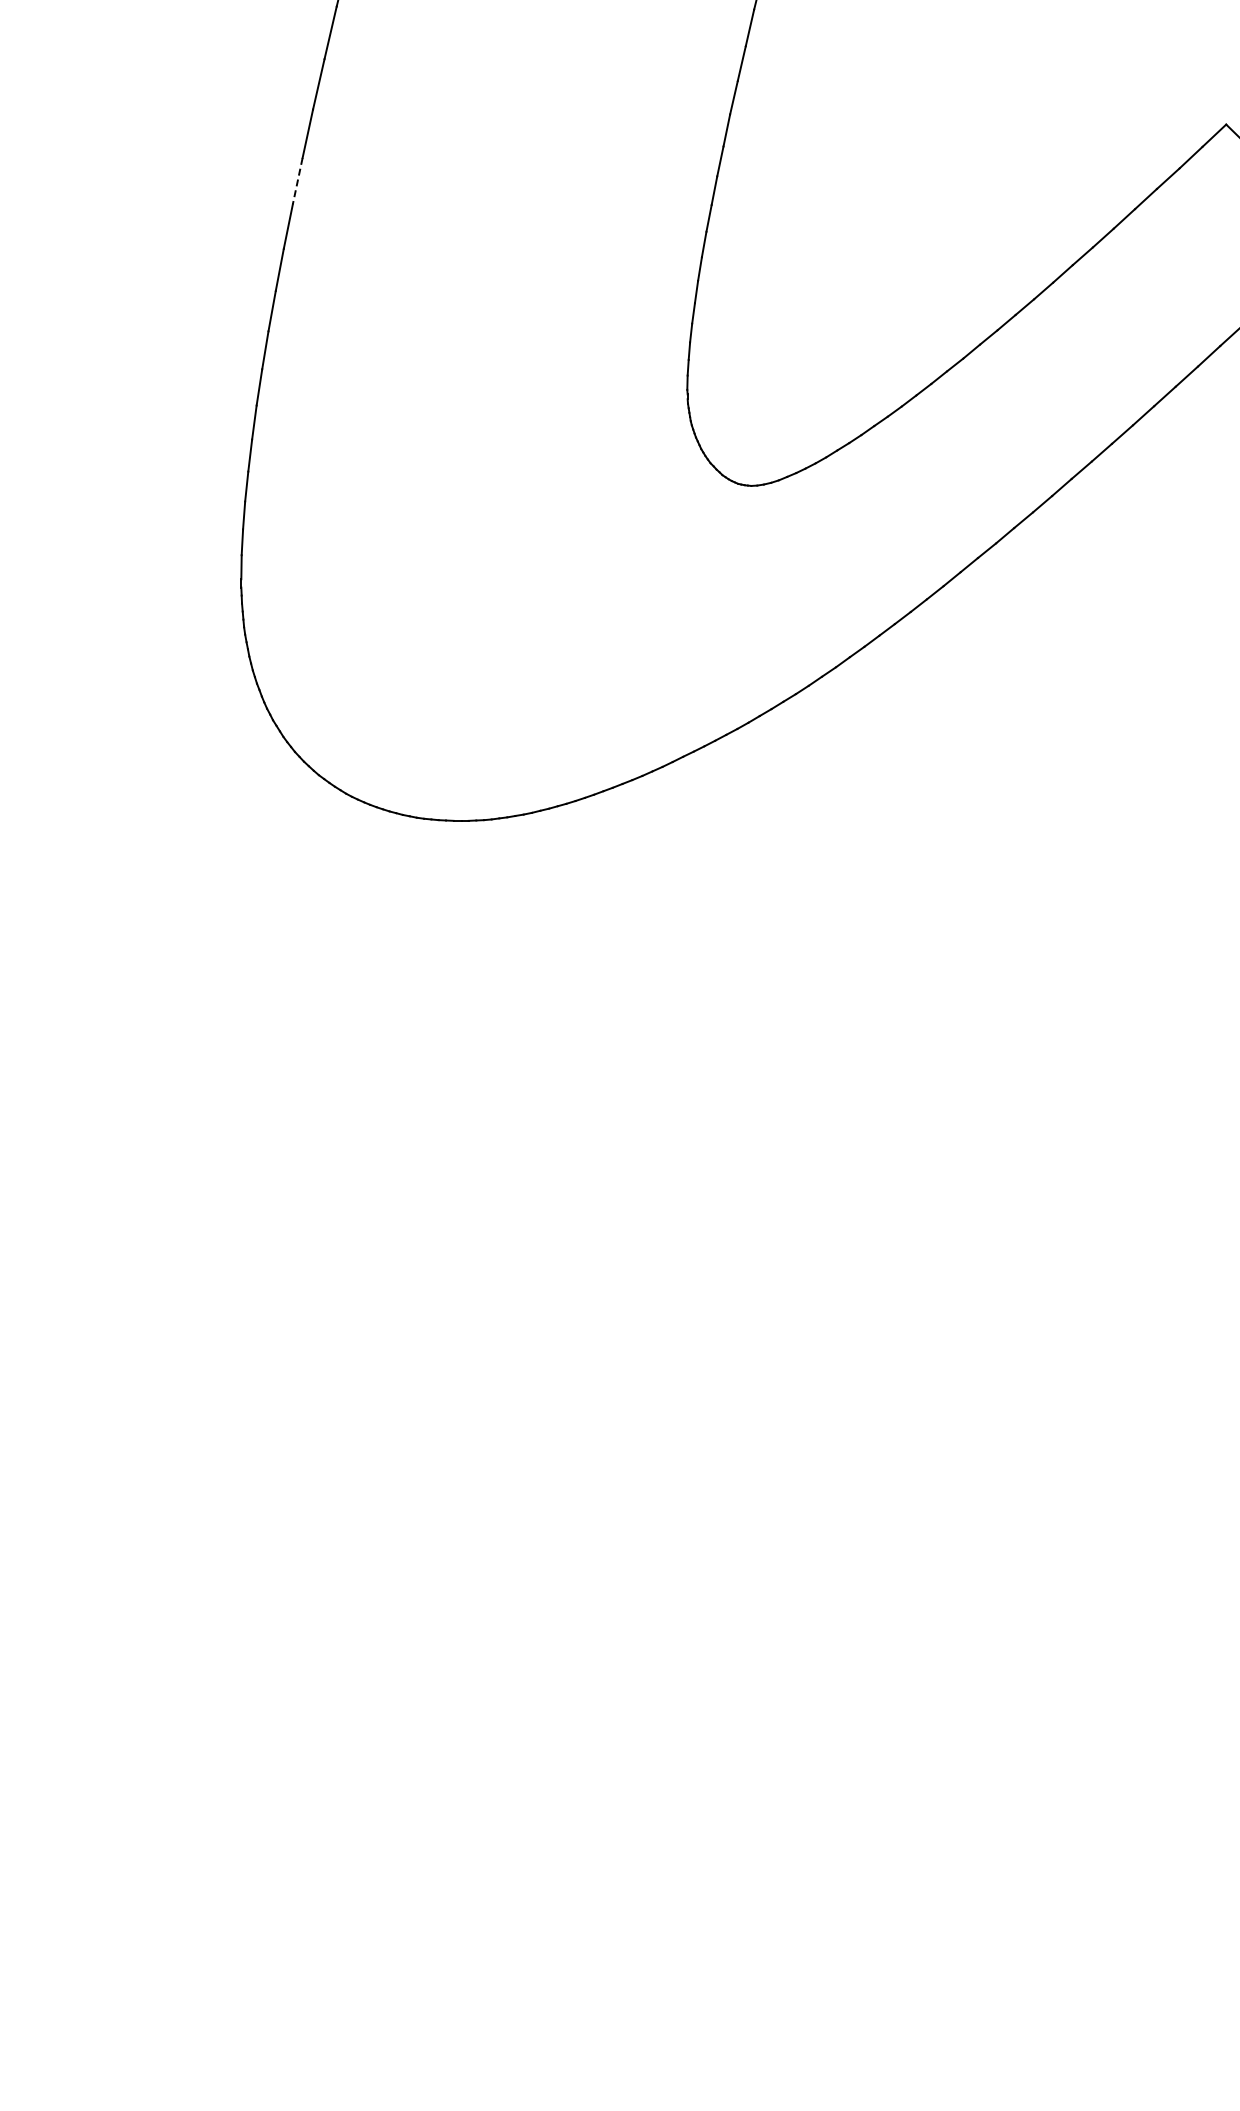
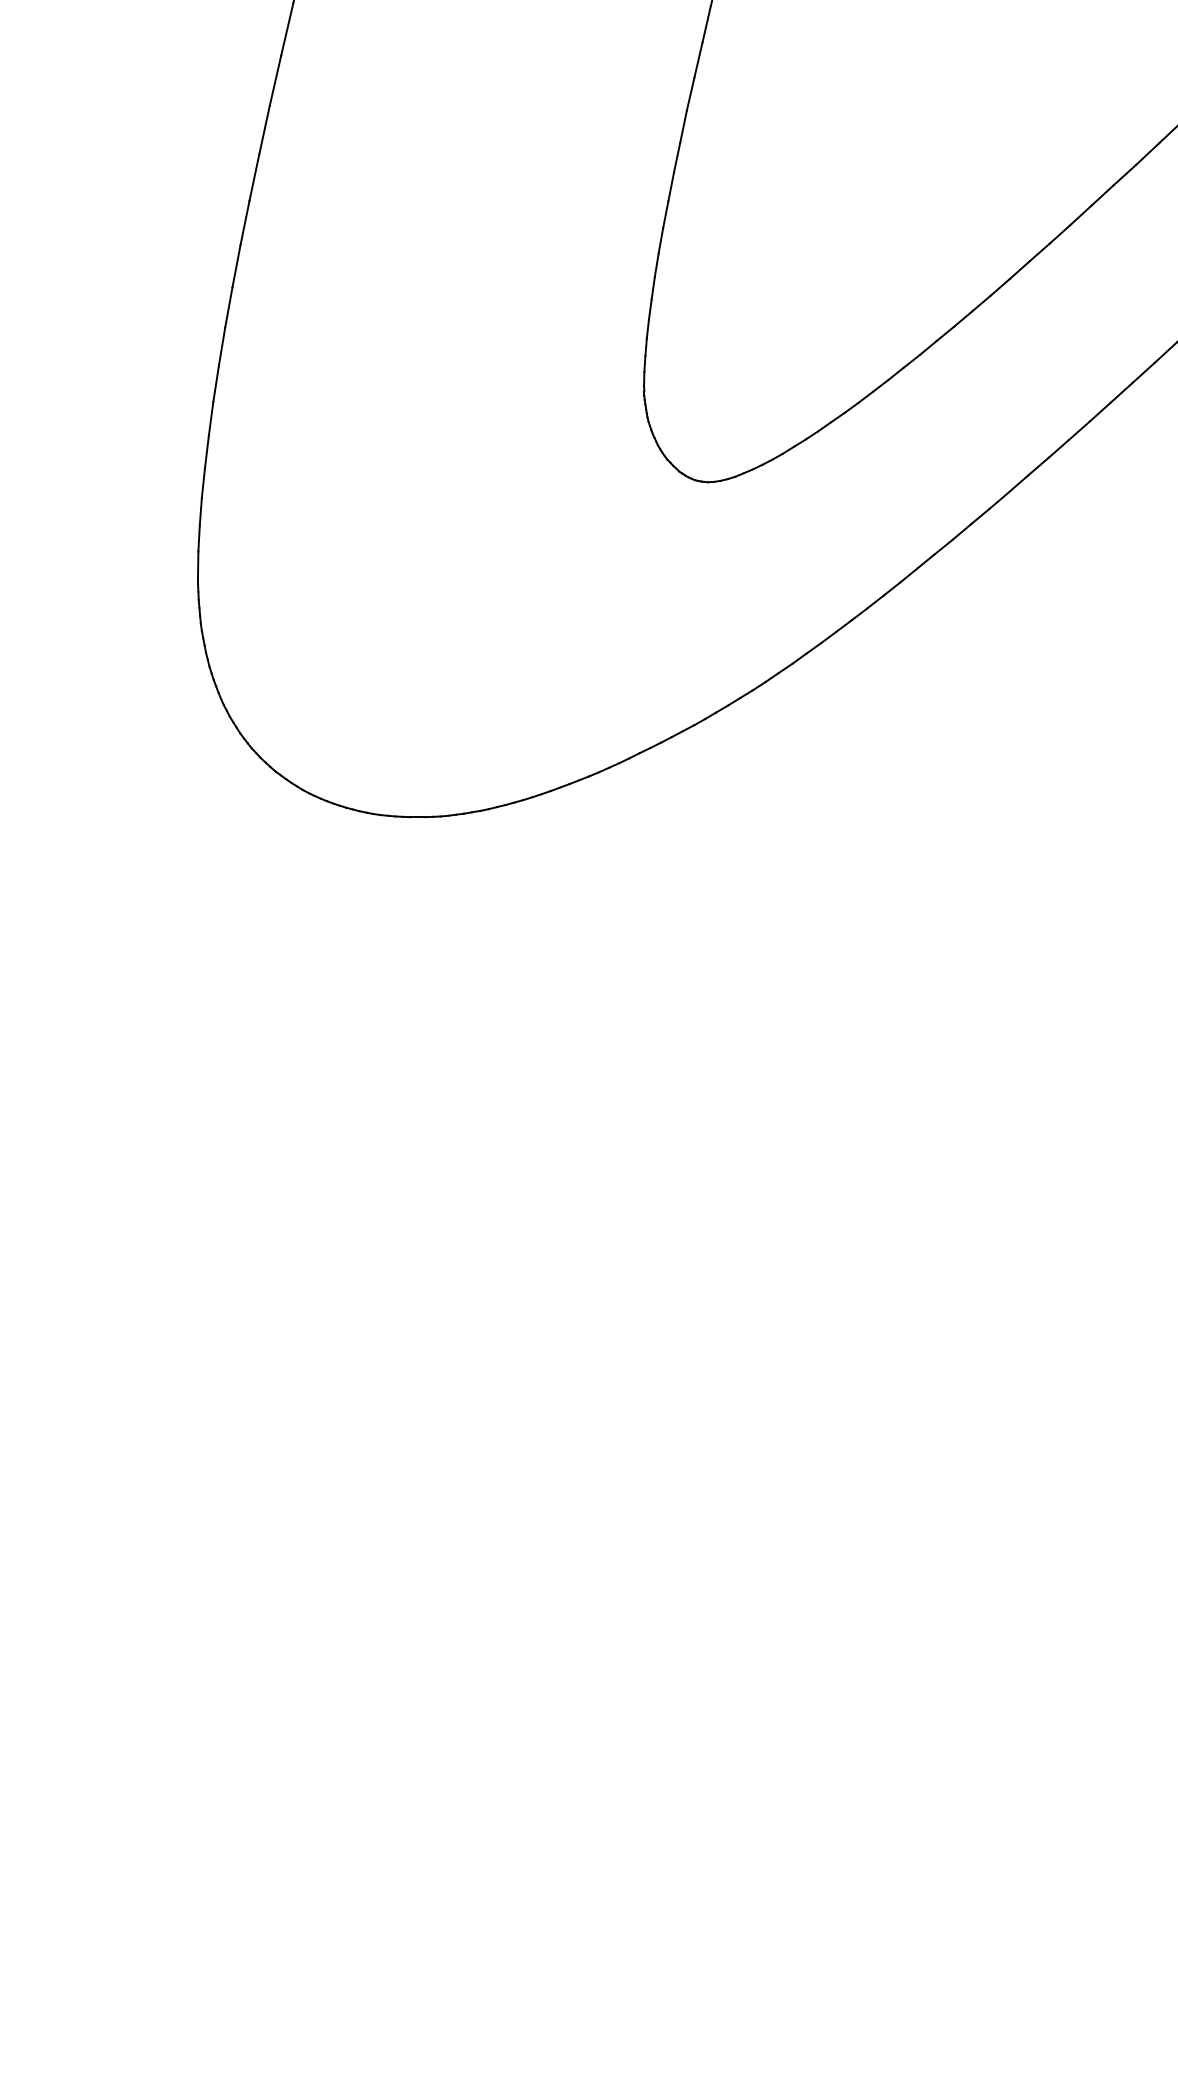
line: (297, 181) -> (254, 177), dashed -> solid

